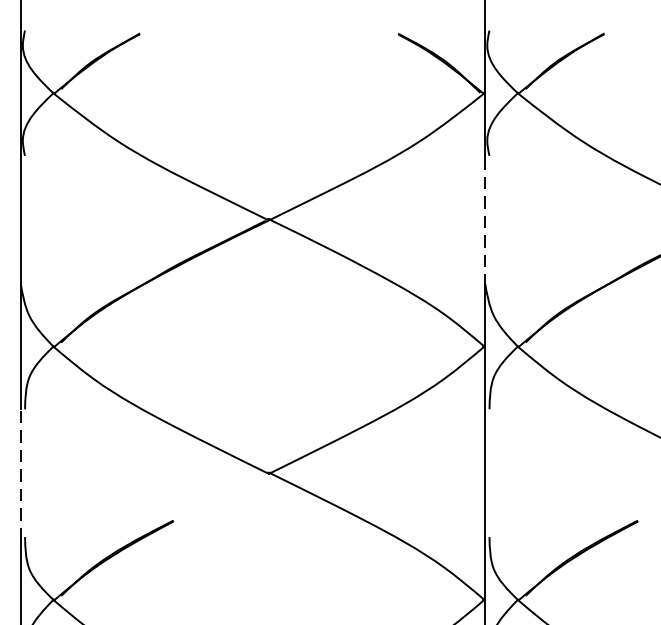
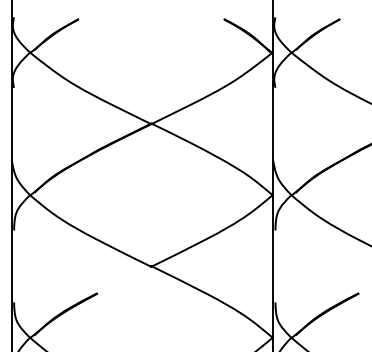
line: (485, 220) -> (273, 124), dashed -> solid
line: (20, 473) -> (11, 266), dashed -> solid

